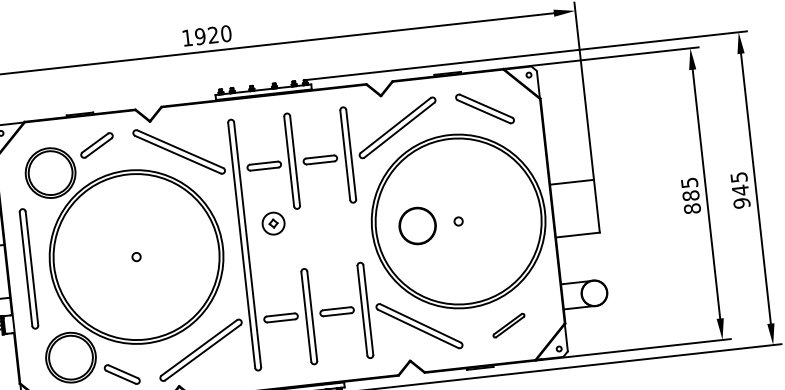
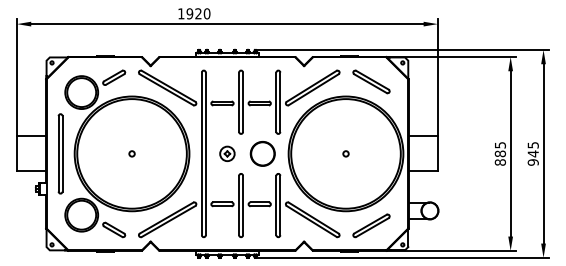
part: (273, 223) -> (227, 153), moved
circle: (417, 225) -> (262, 153), moved
part: (508, 325) -> (371, 225), size x1.67

